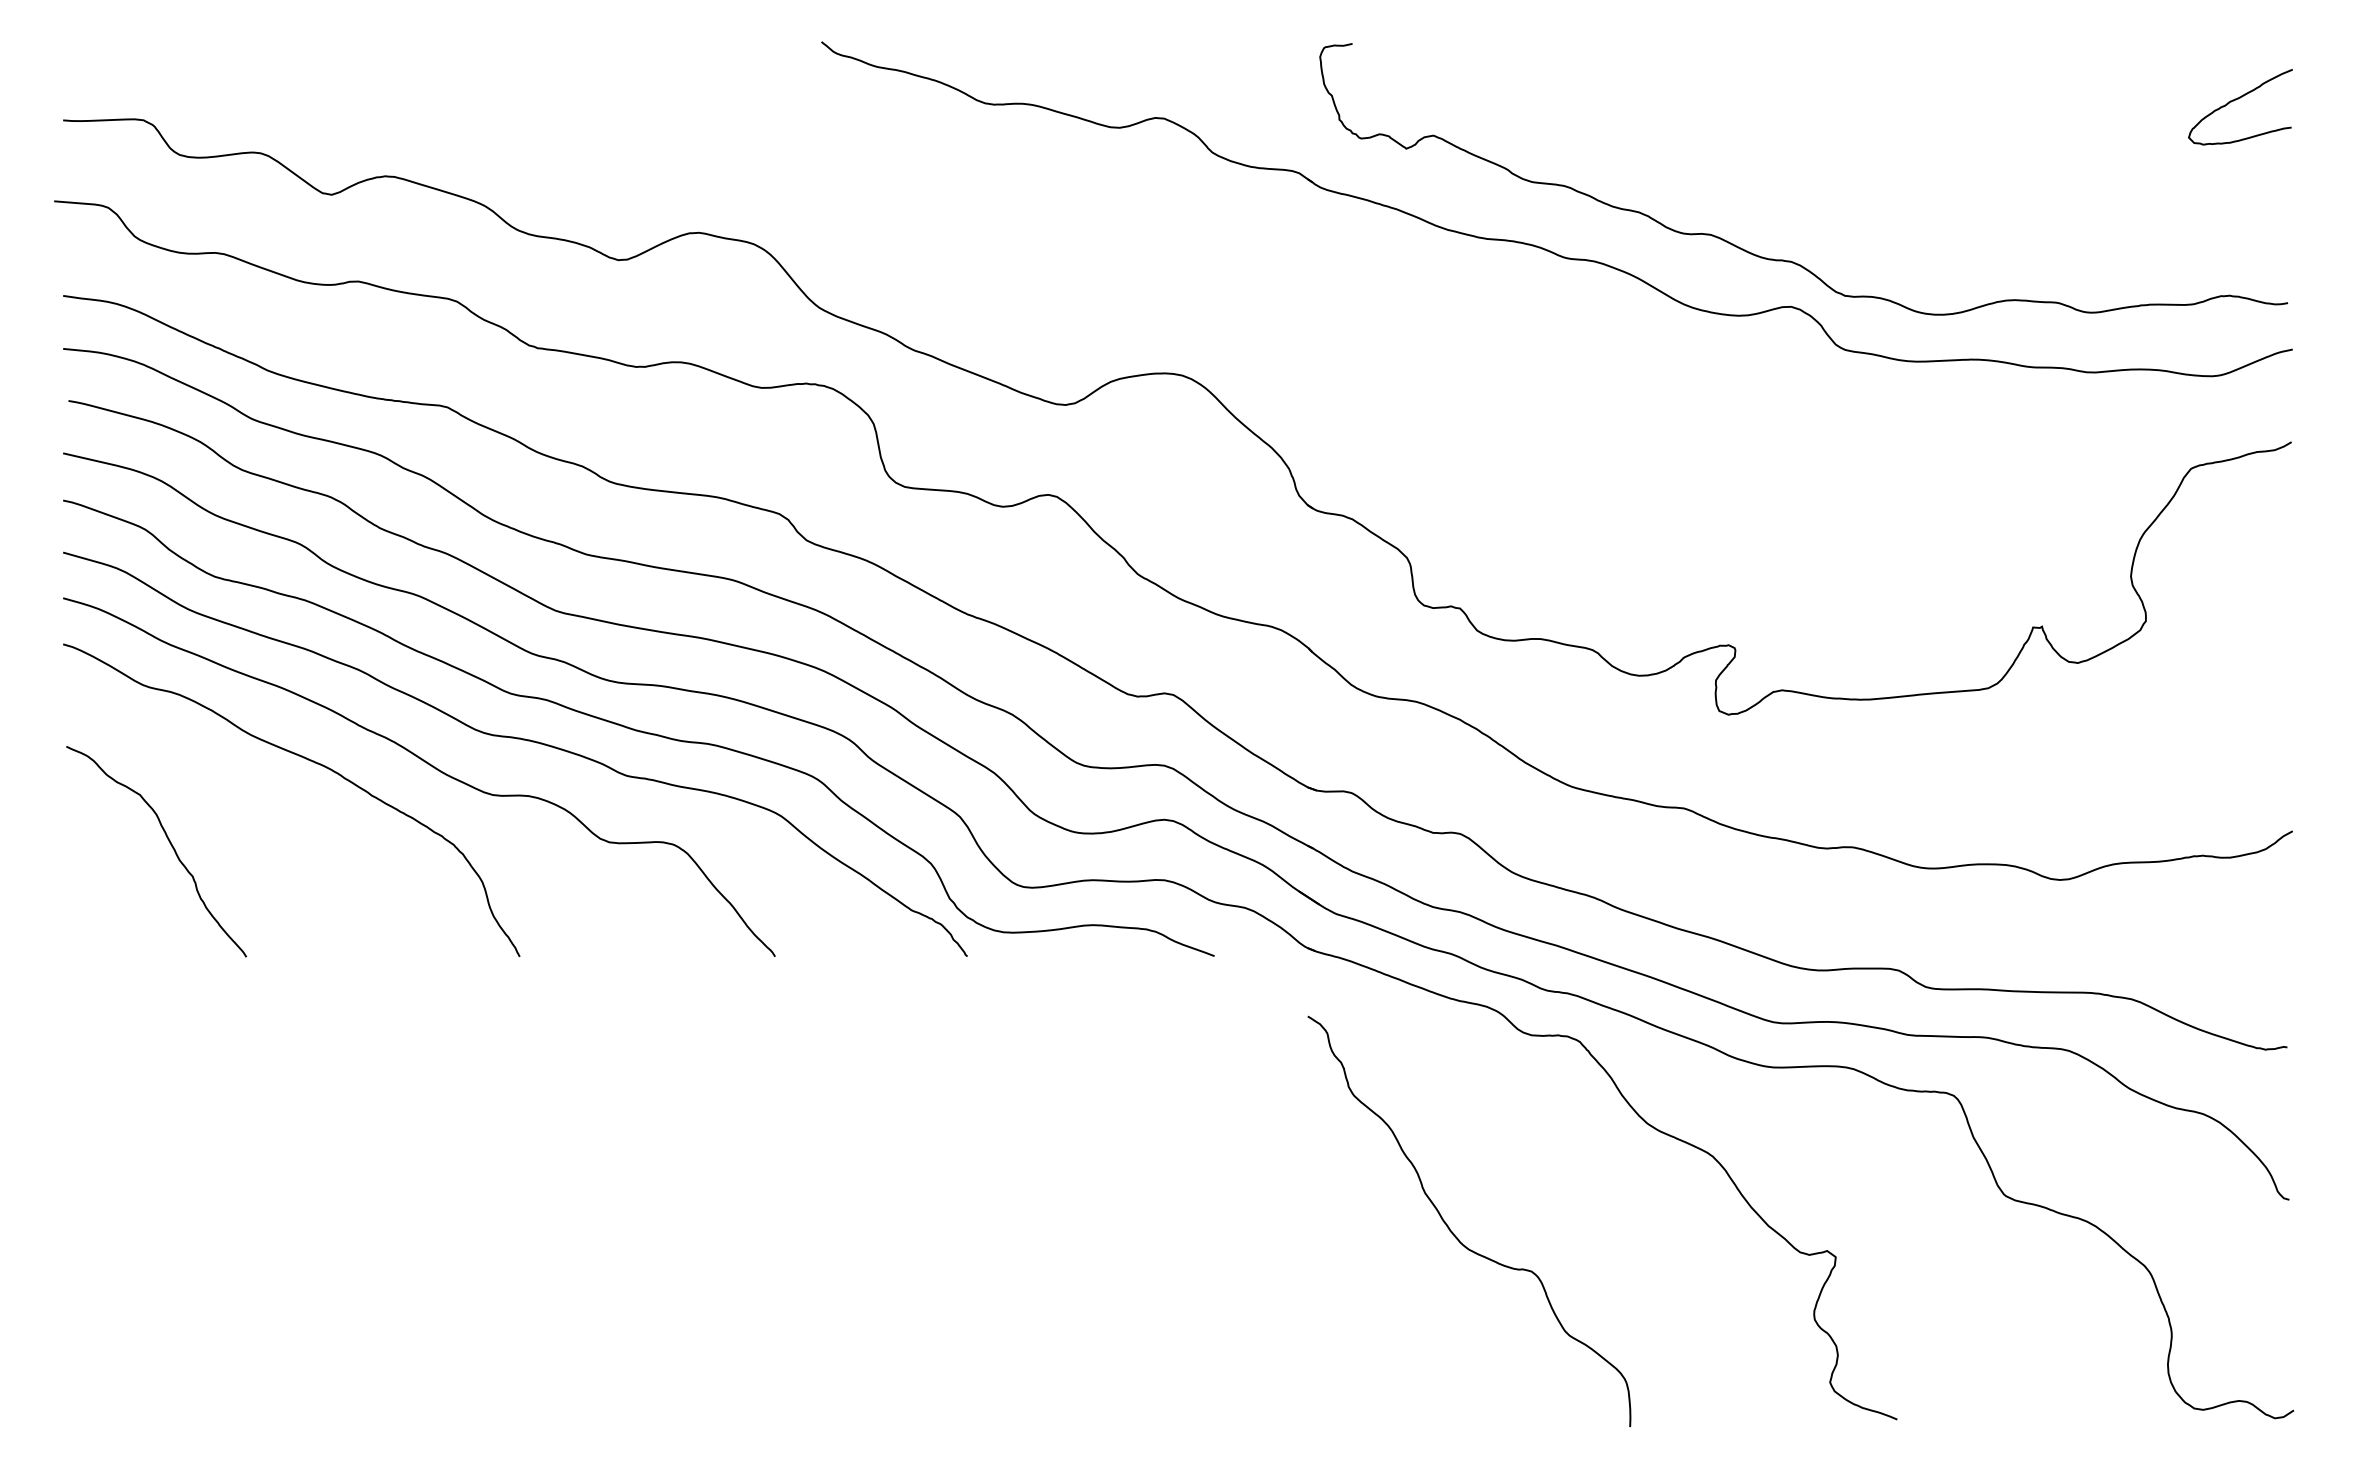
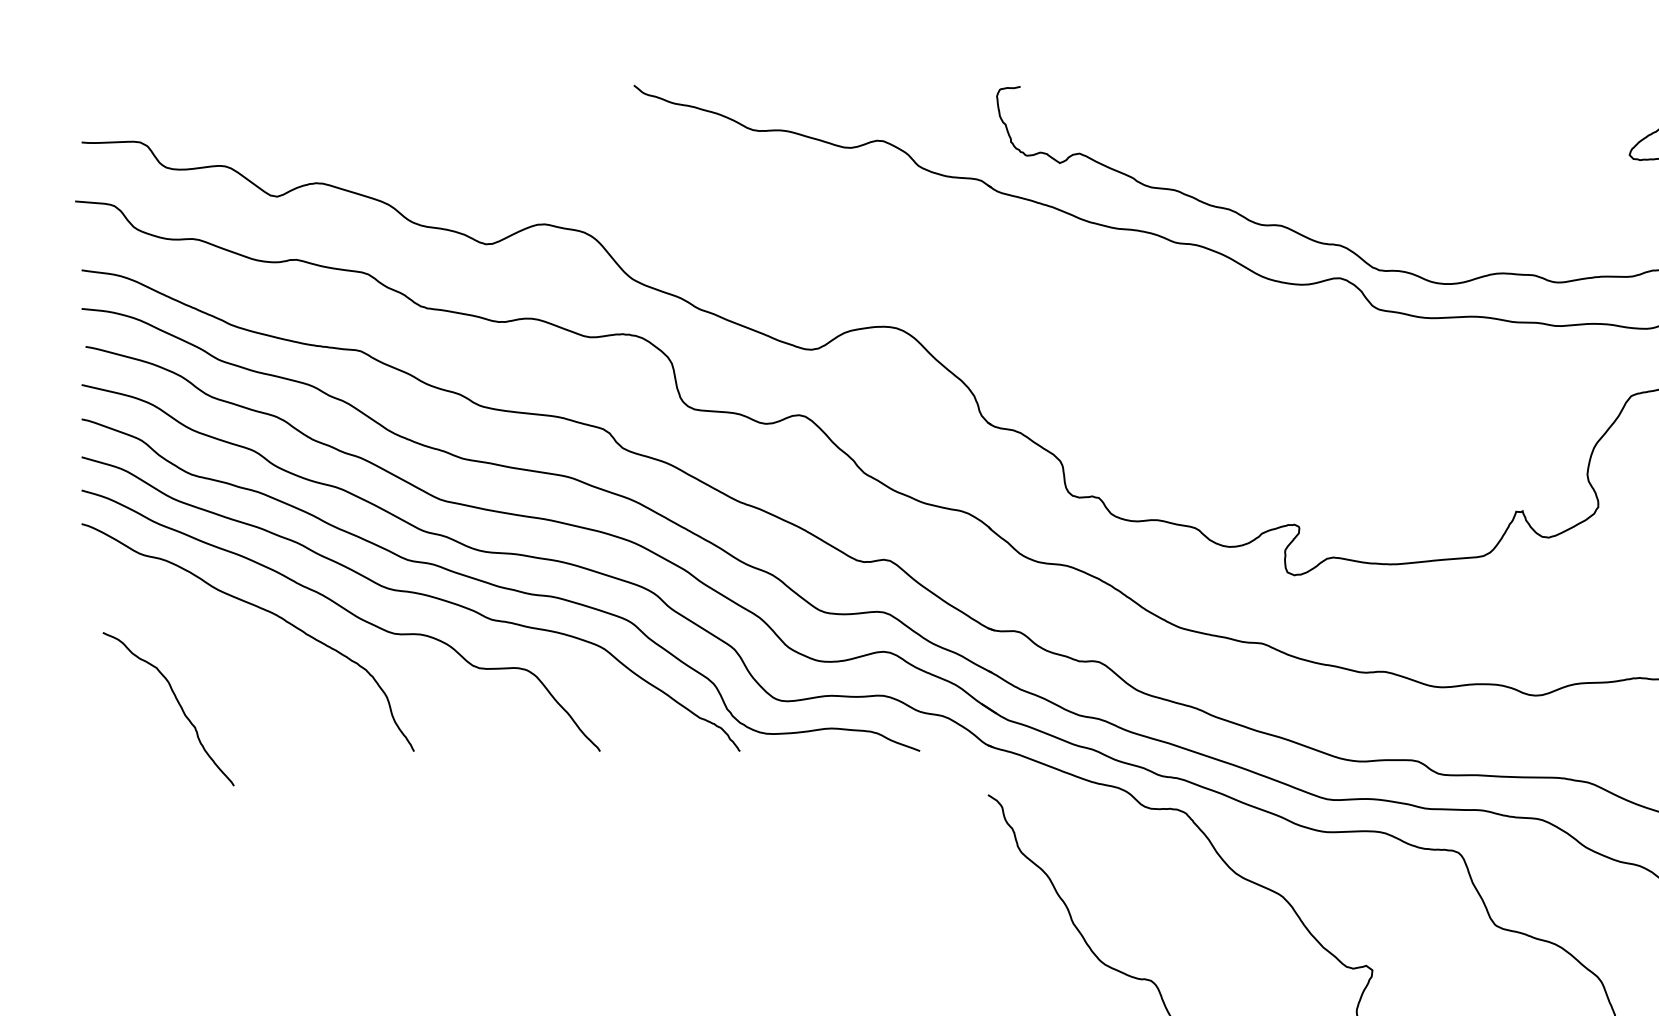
curve: (170, 845) -> (178, 704), moved

